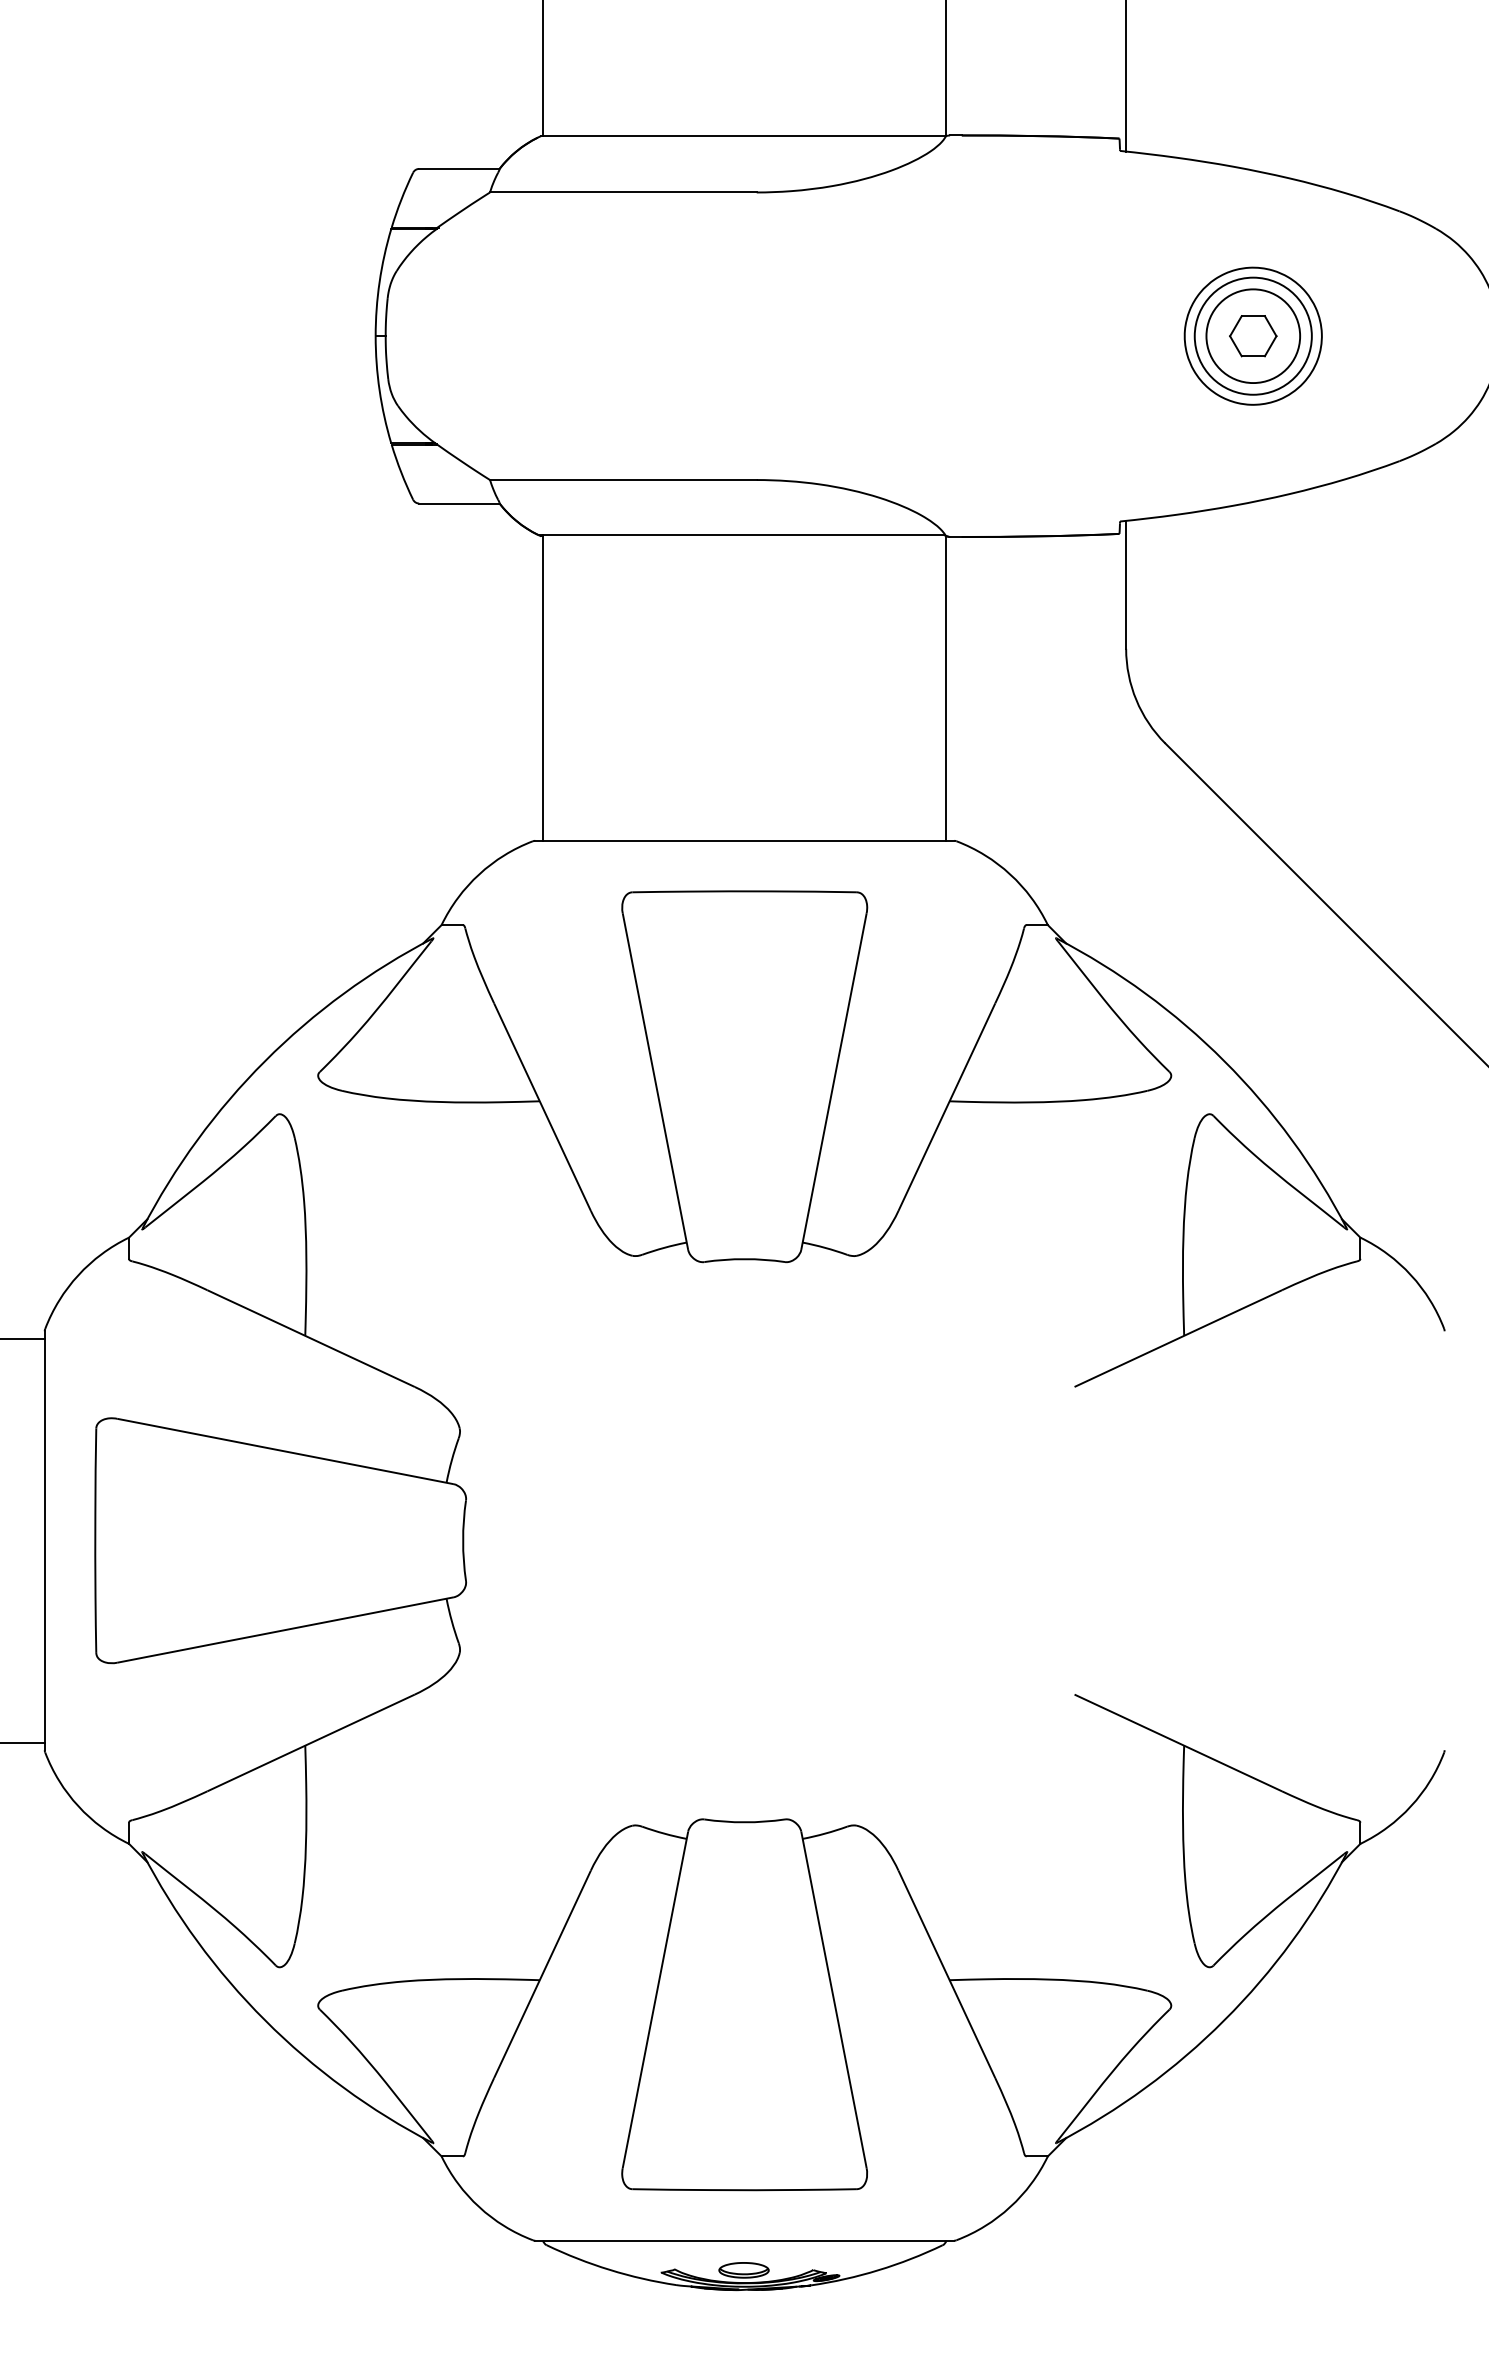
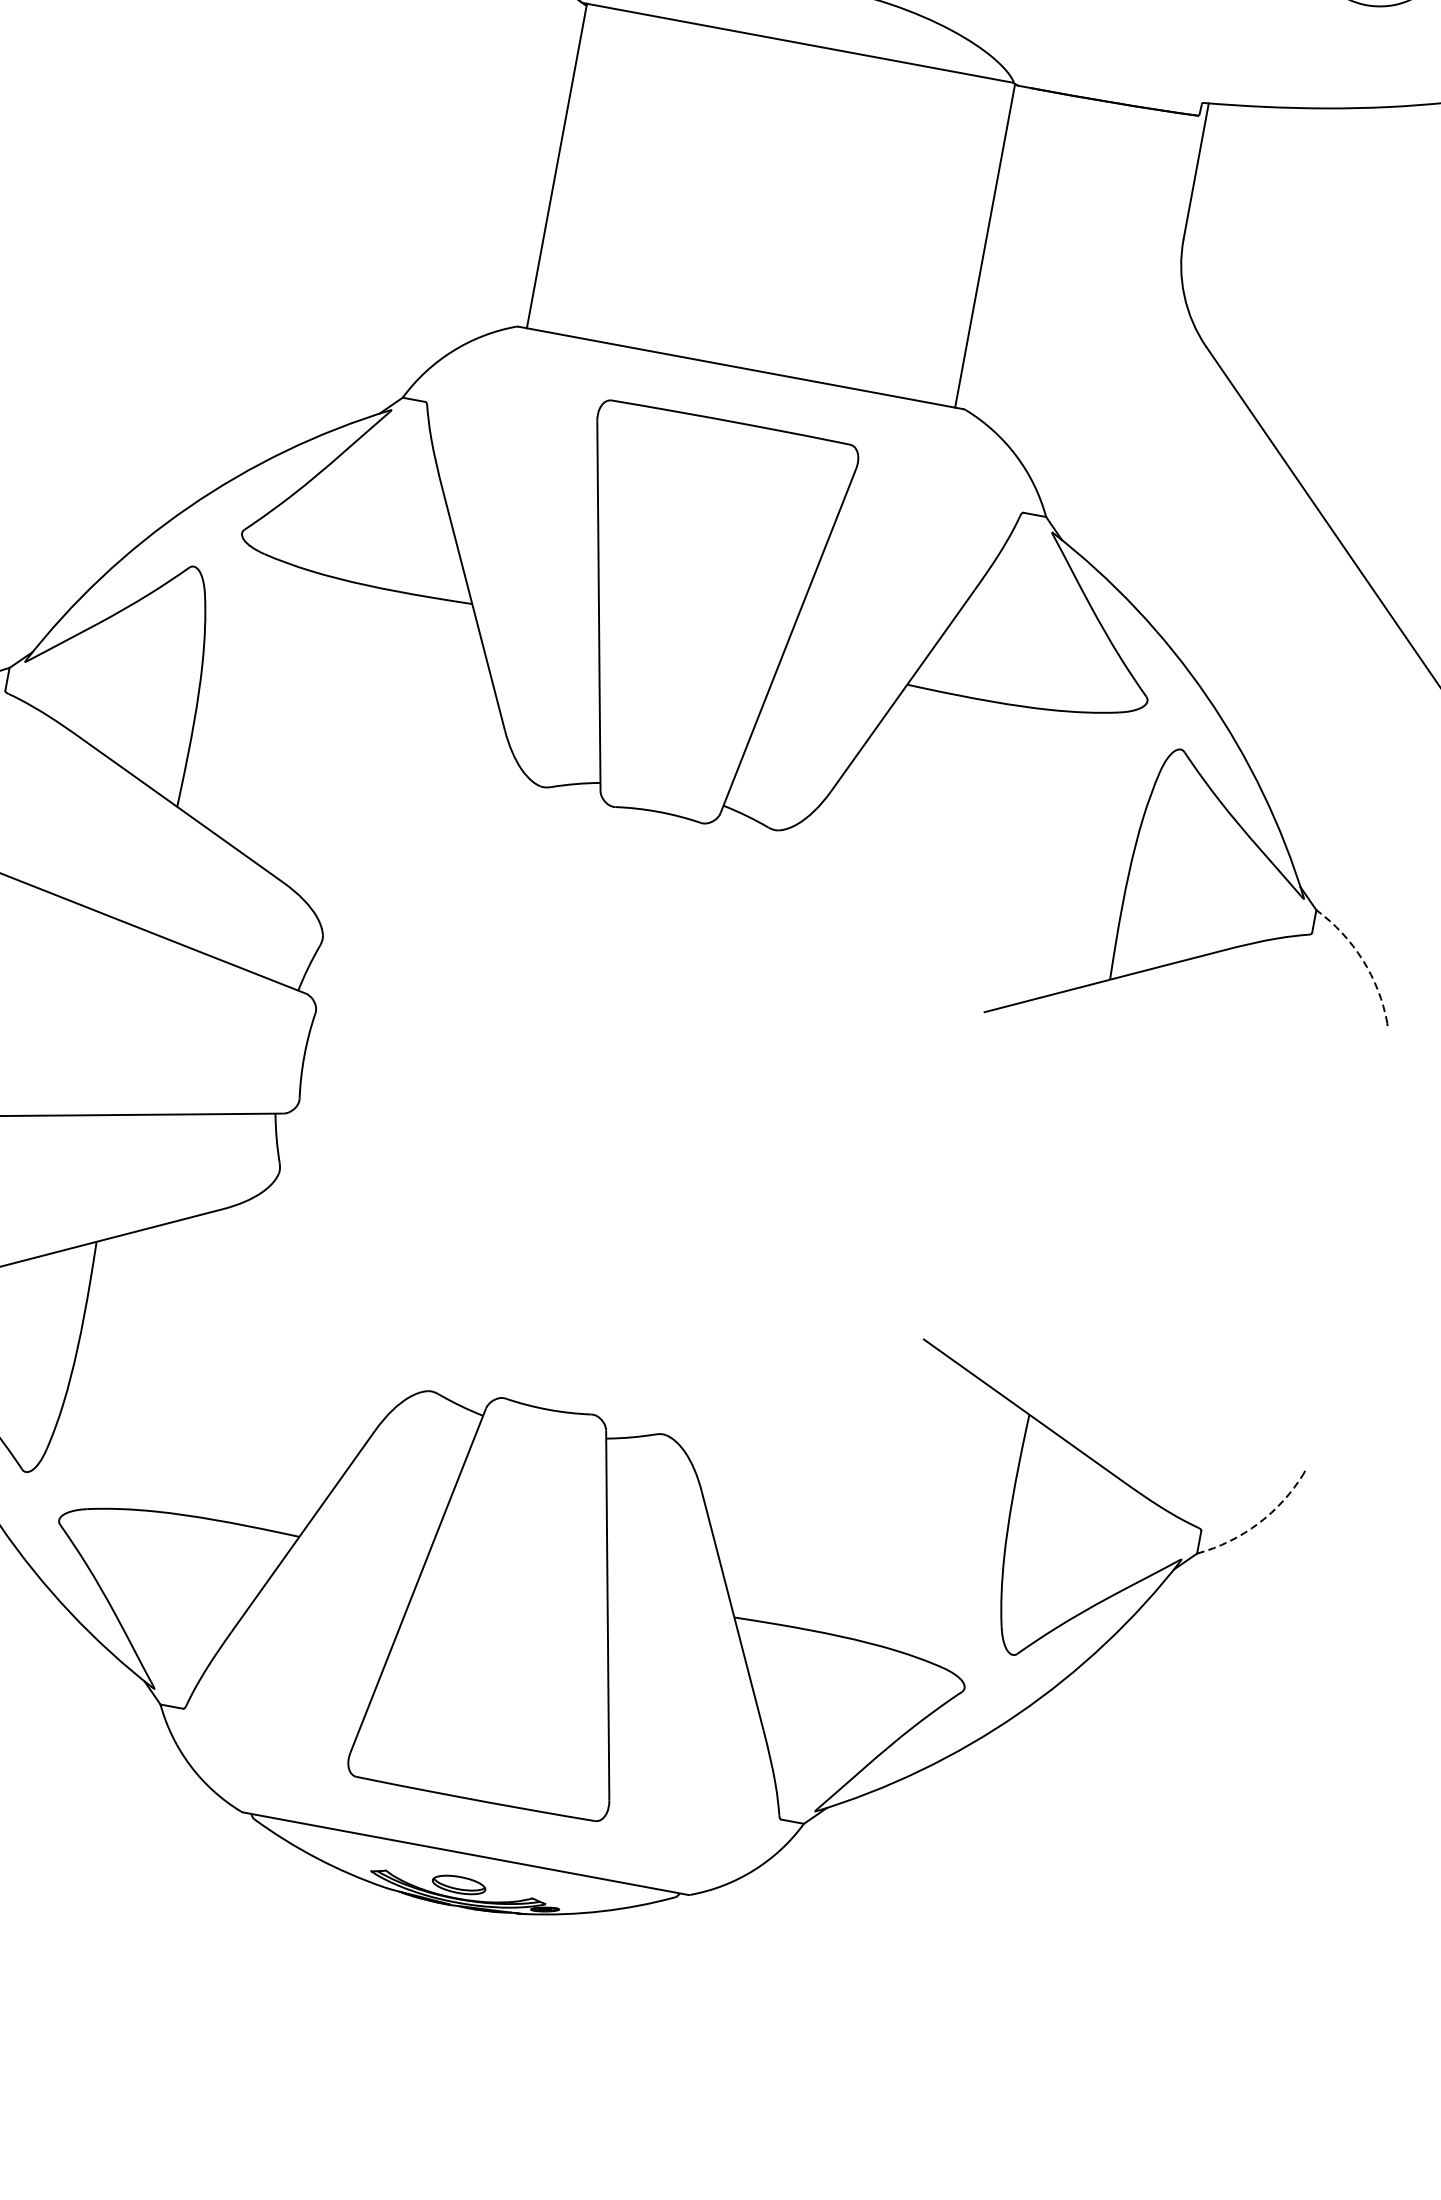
arc: (1411, 1275) -> (1363, 960), solid -> dashed
arc: (1411, 1806) -> (1258, 1523), solid -> dashed

